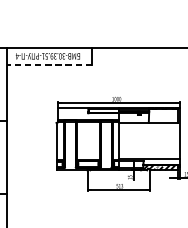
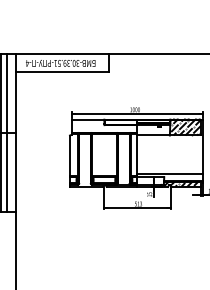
line: (49, 64) -> (62, 72), dashed -> solid
hatch: (163, 115) -> (185, 127), added

